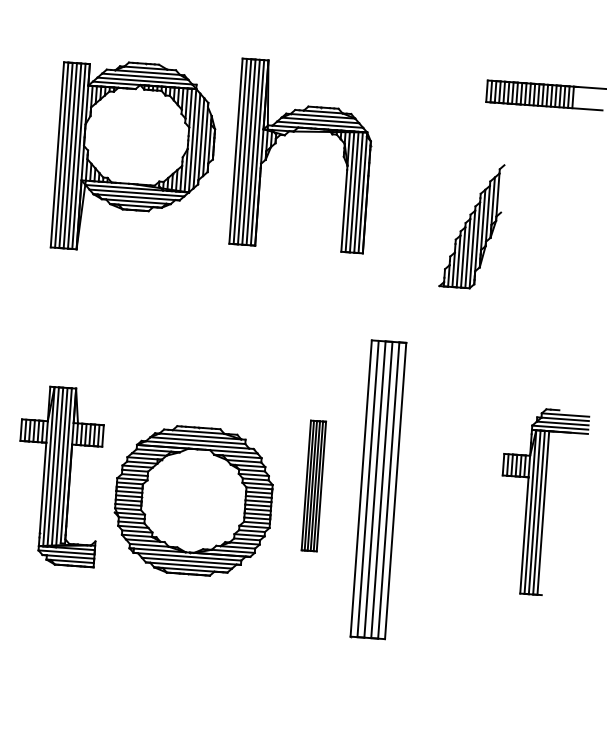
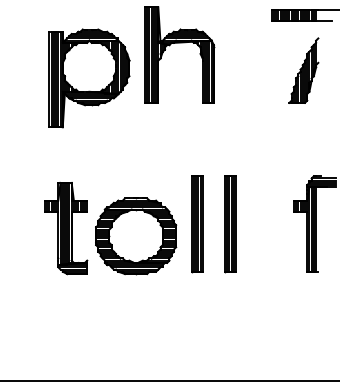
part: (135, 158) -> (89, 78), moved
part: (471, 225) -> (303, 70), moved
part: (314, 486) -> (197, 224), size x1.43
part: (378, 491) -> (230, 224), size x0.62

